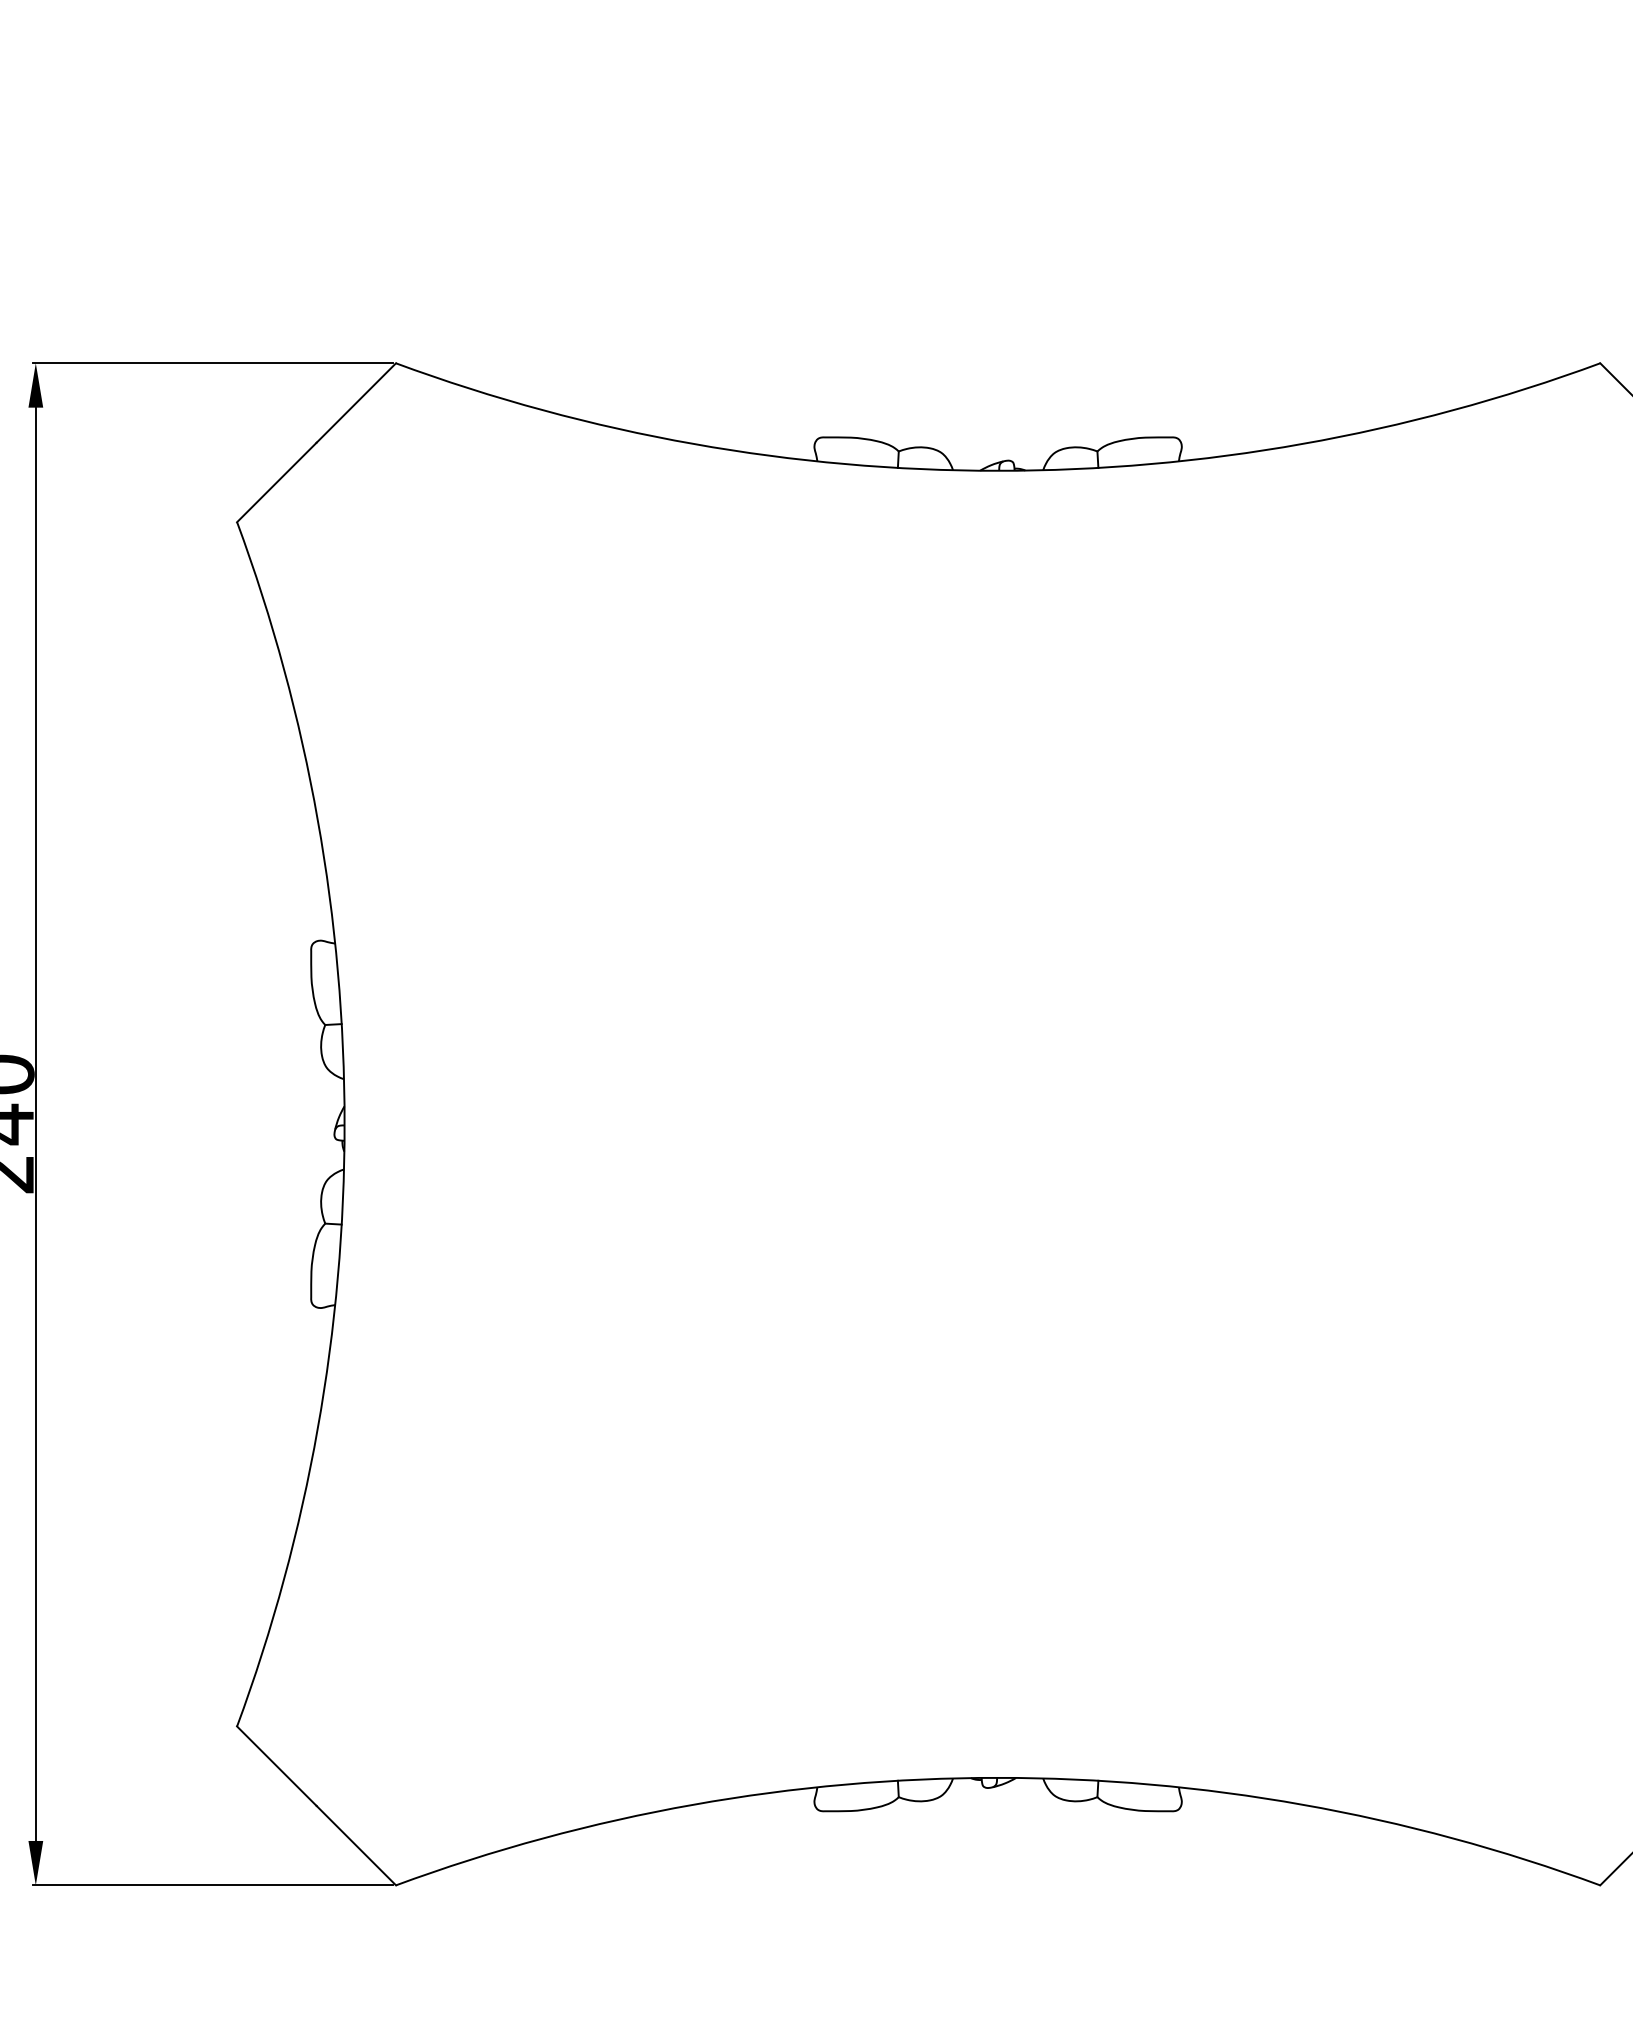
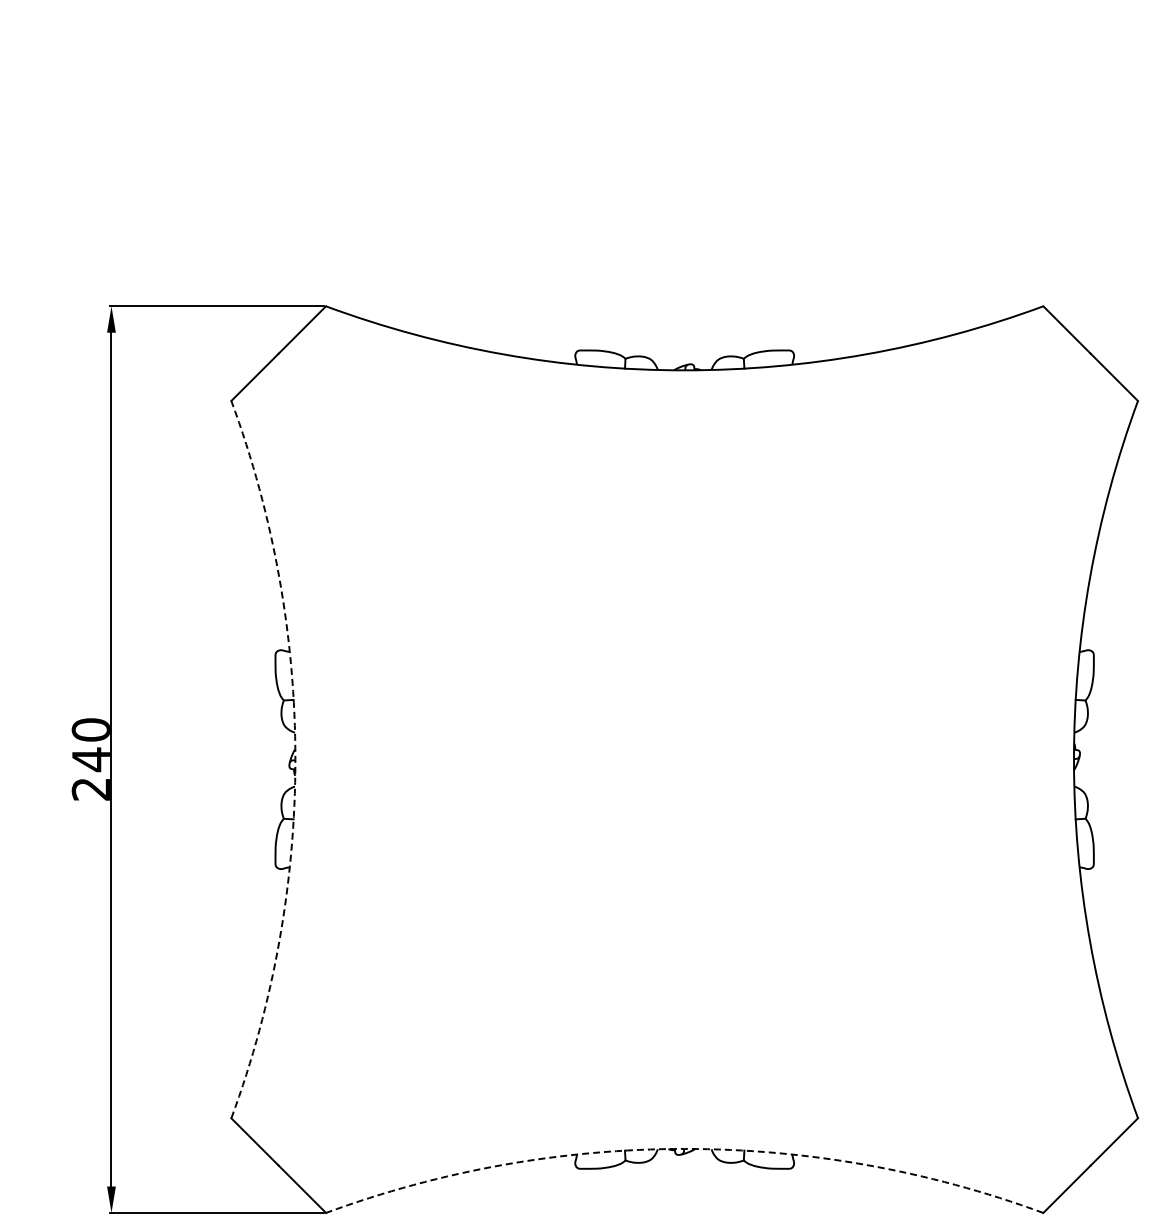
arc: (344, 1124) -> (295, 759), solid -> dashed
arc: (997, 1777) -> (684, 1148), solid -> dashed

